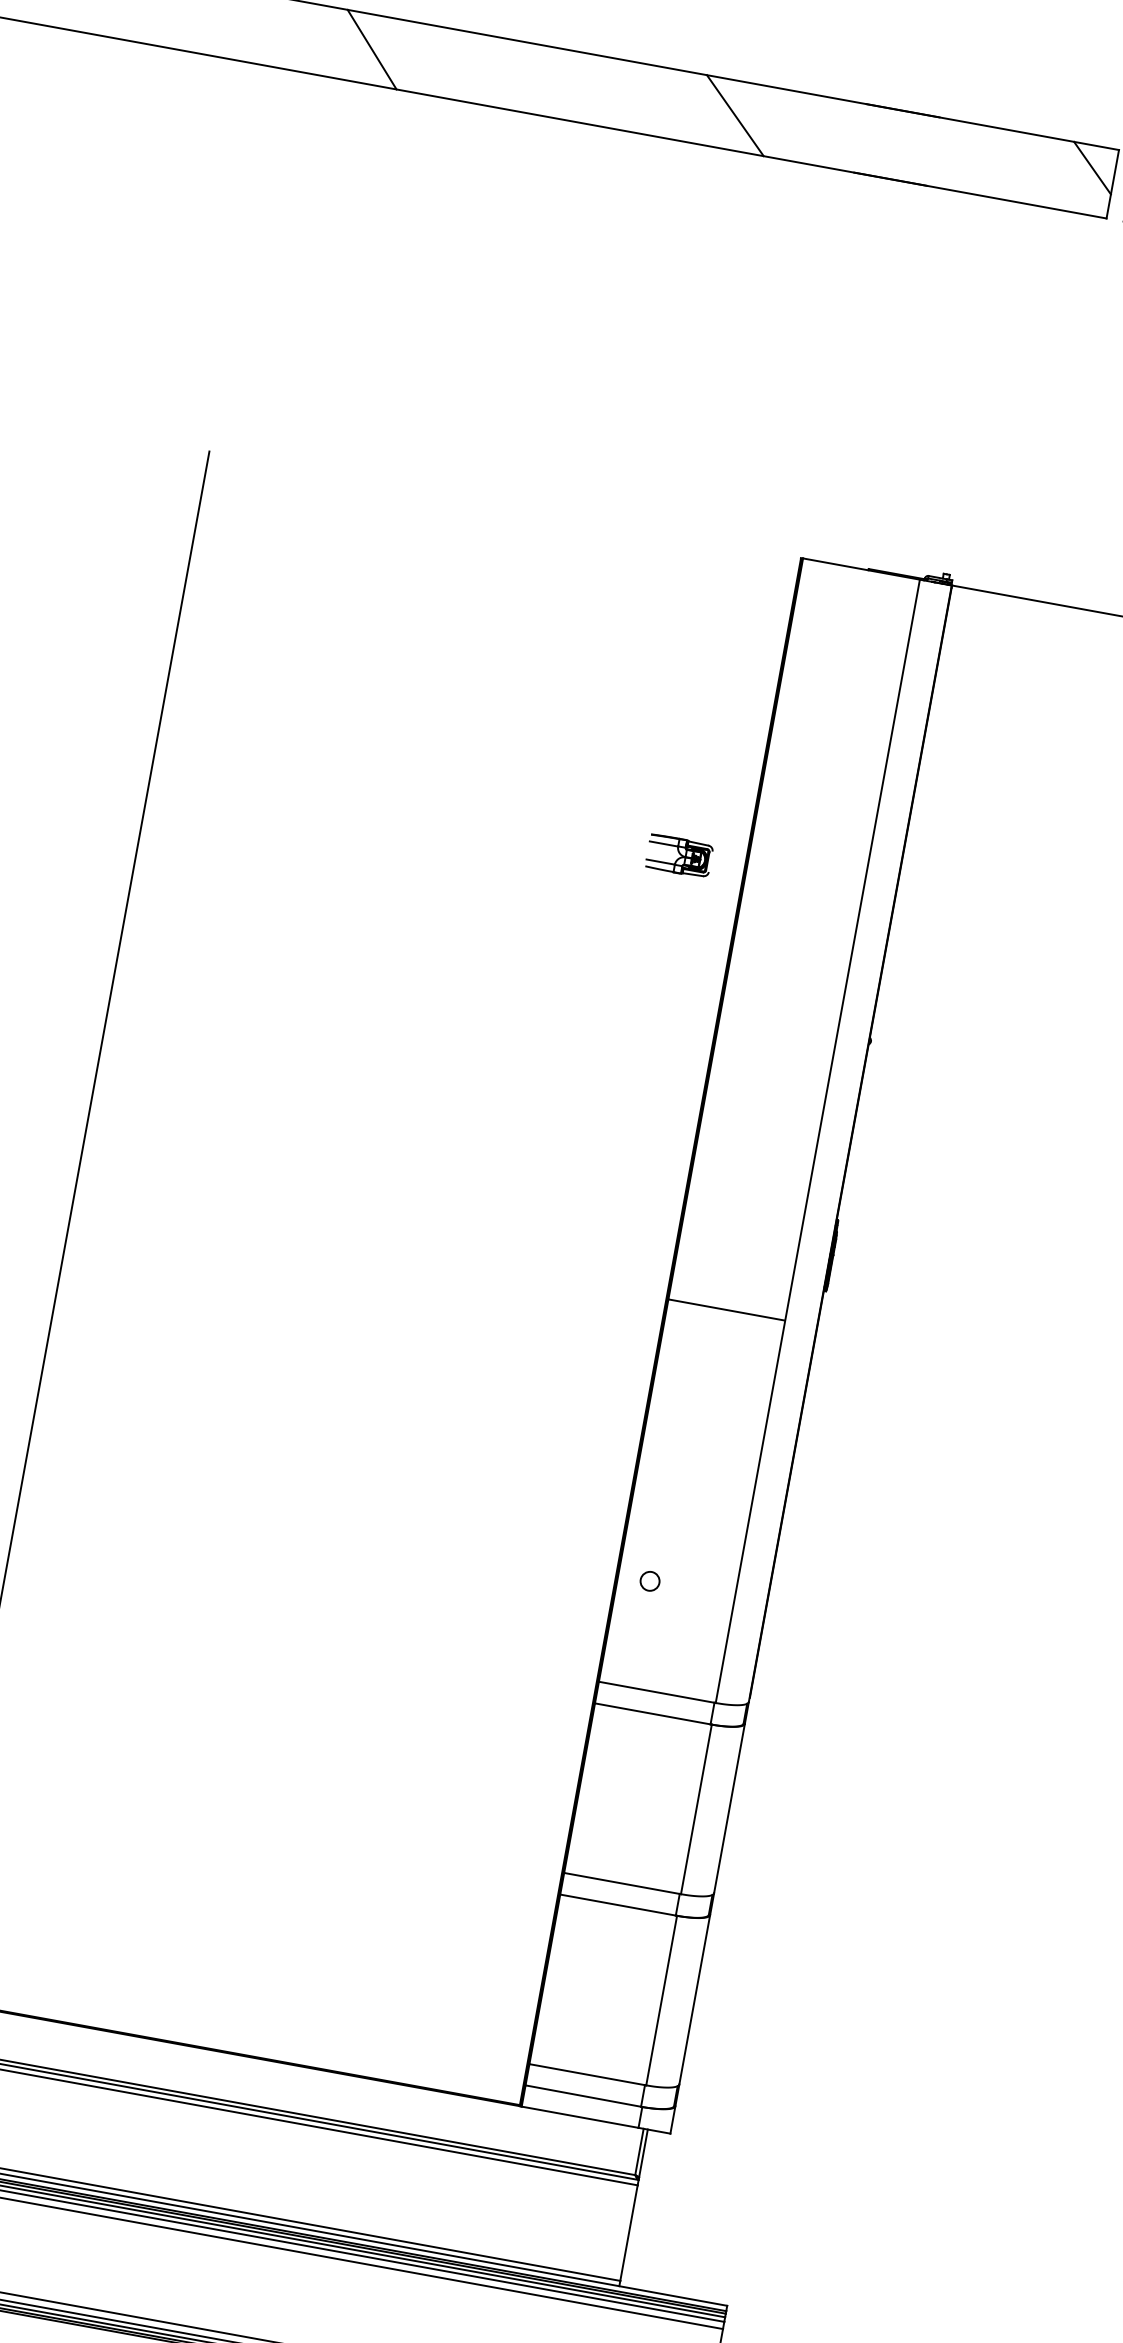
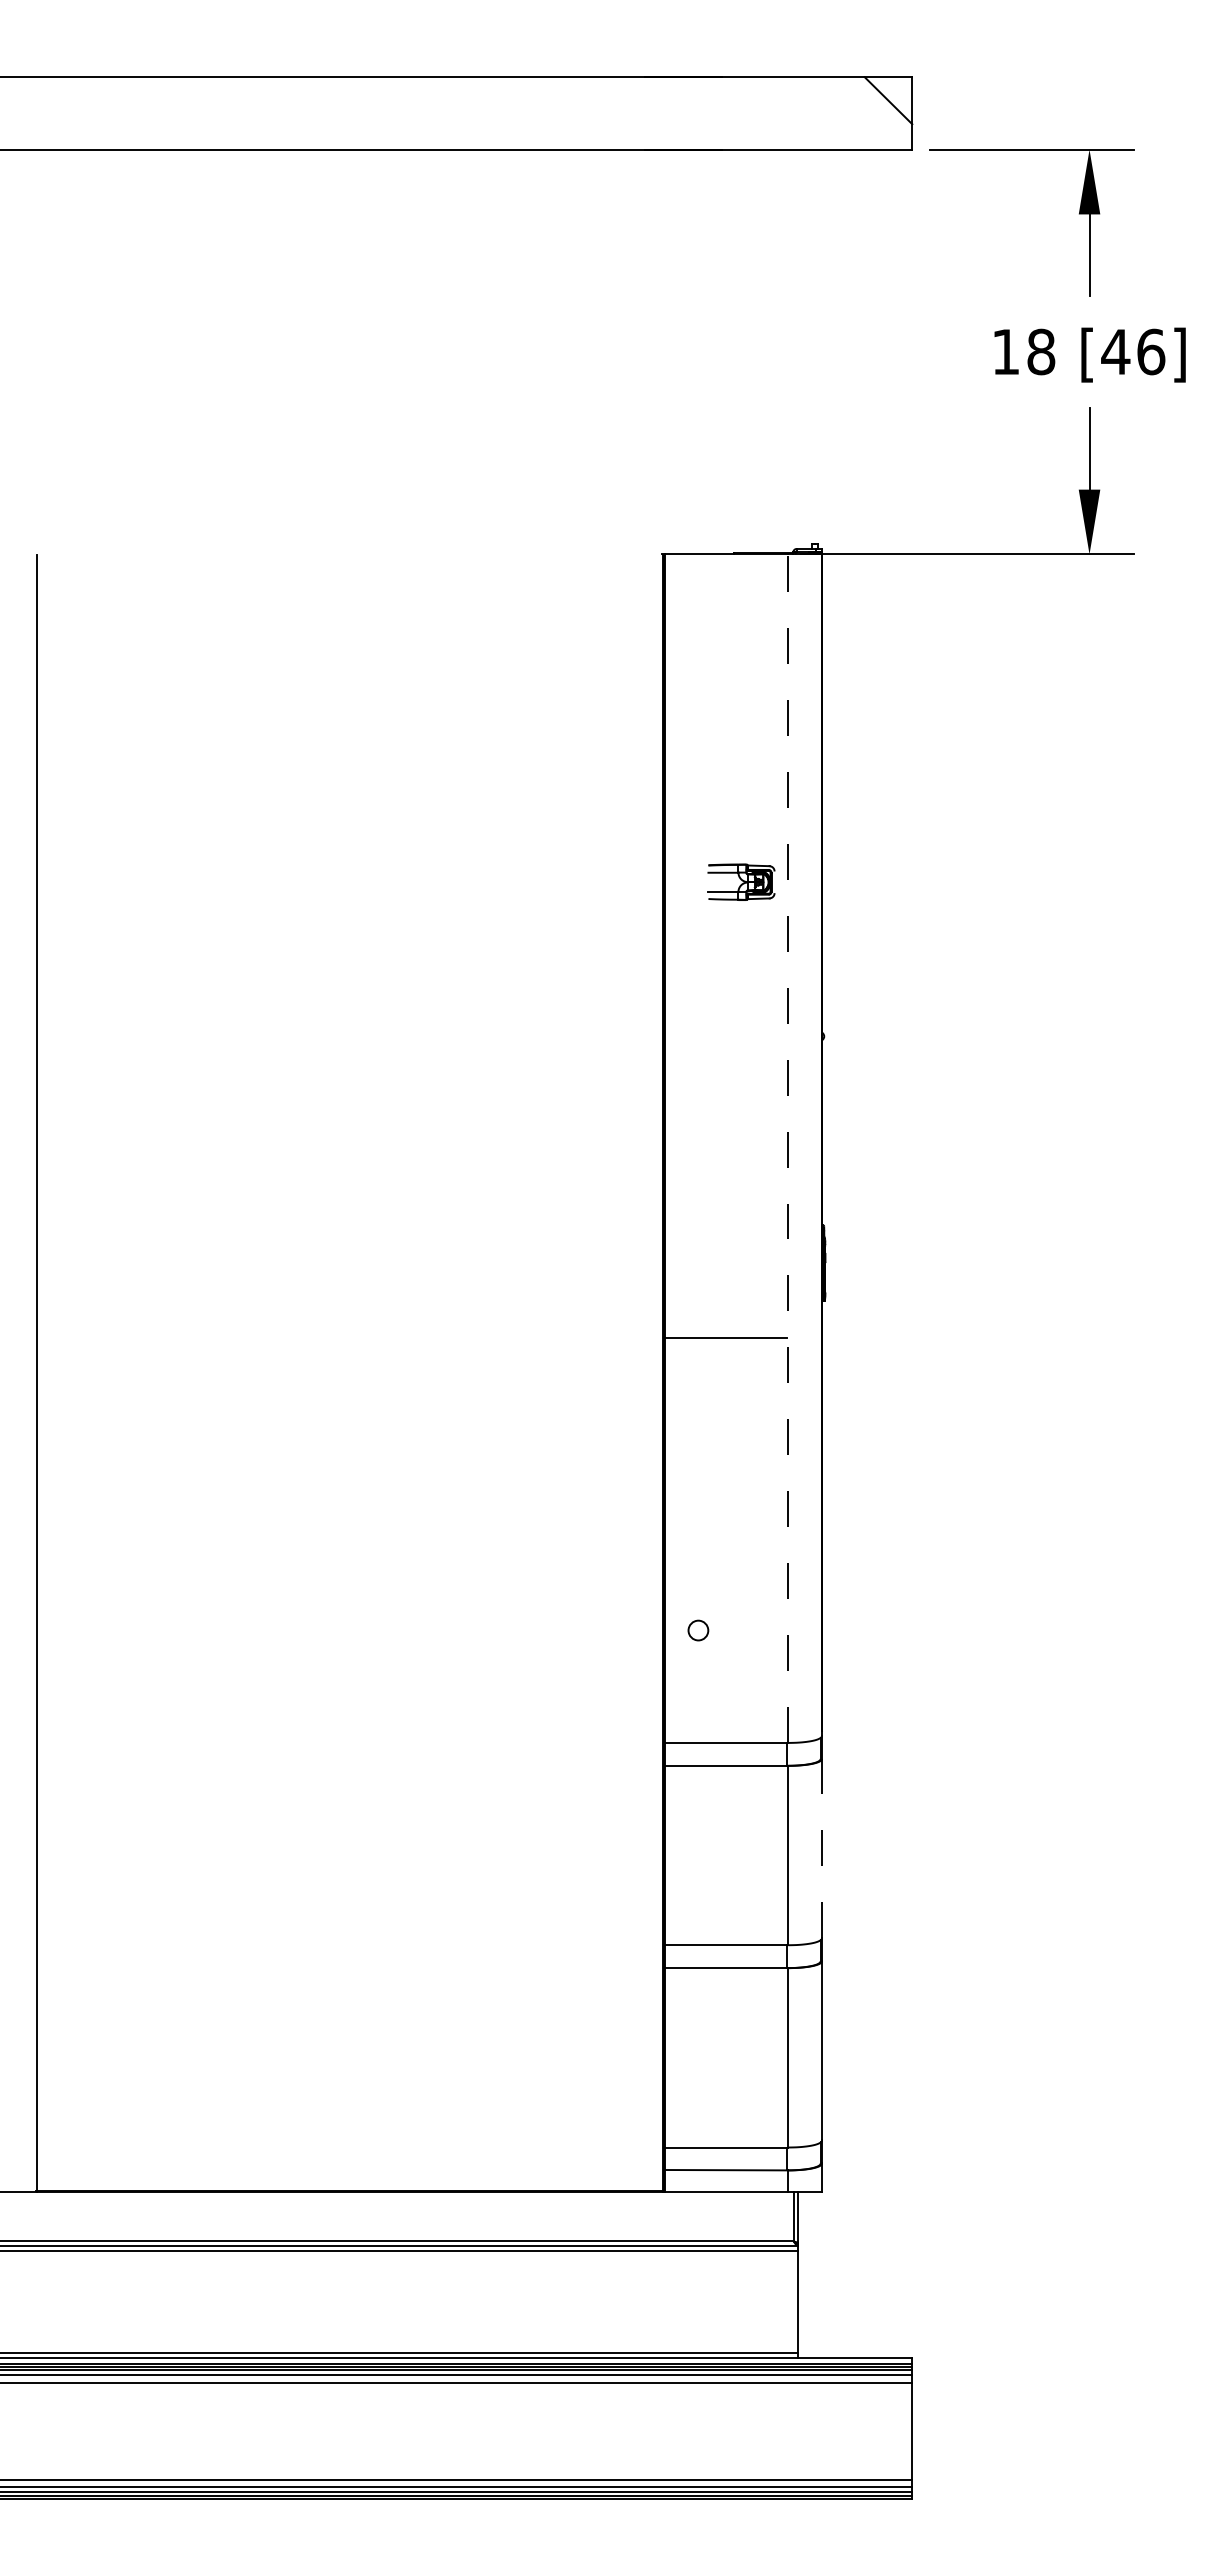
line: (371, 49) -> (128, 113), removed
line: (734, 115) -> (512, 113), removed
part: (679, 855) -> (741, 881), moved
line: (818, 1141) -> (788, 1148), solid -> dashed
line: (729, 1808) -> (822, 1848), solid -> dashed

